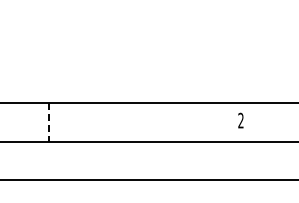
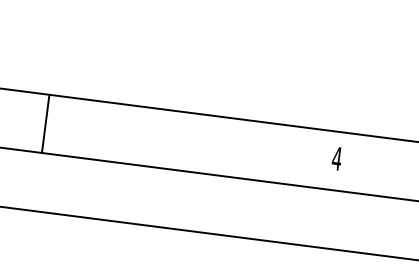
text: (240, 120) -> (336, 158), 2 -> 4
line: (48, 122) -> (45, 124), dashed -> solid

